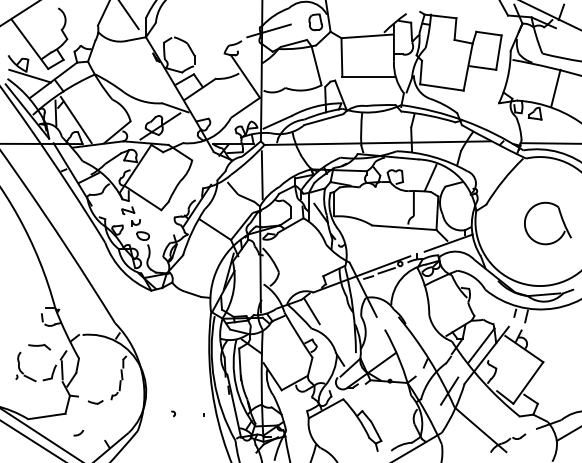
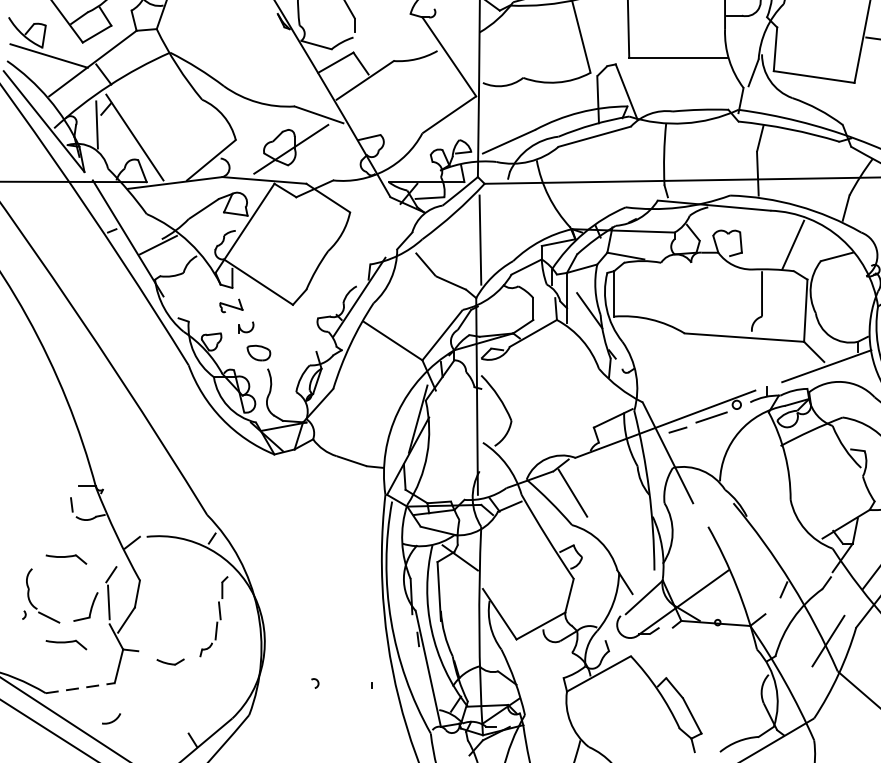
part: (39, 392) -> (66, 643), added
line: (46, 416) -> (79, 688), solid -> dashed
arc: (78, 433) -> (111, 719), moved

